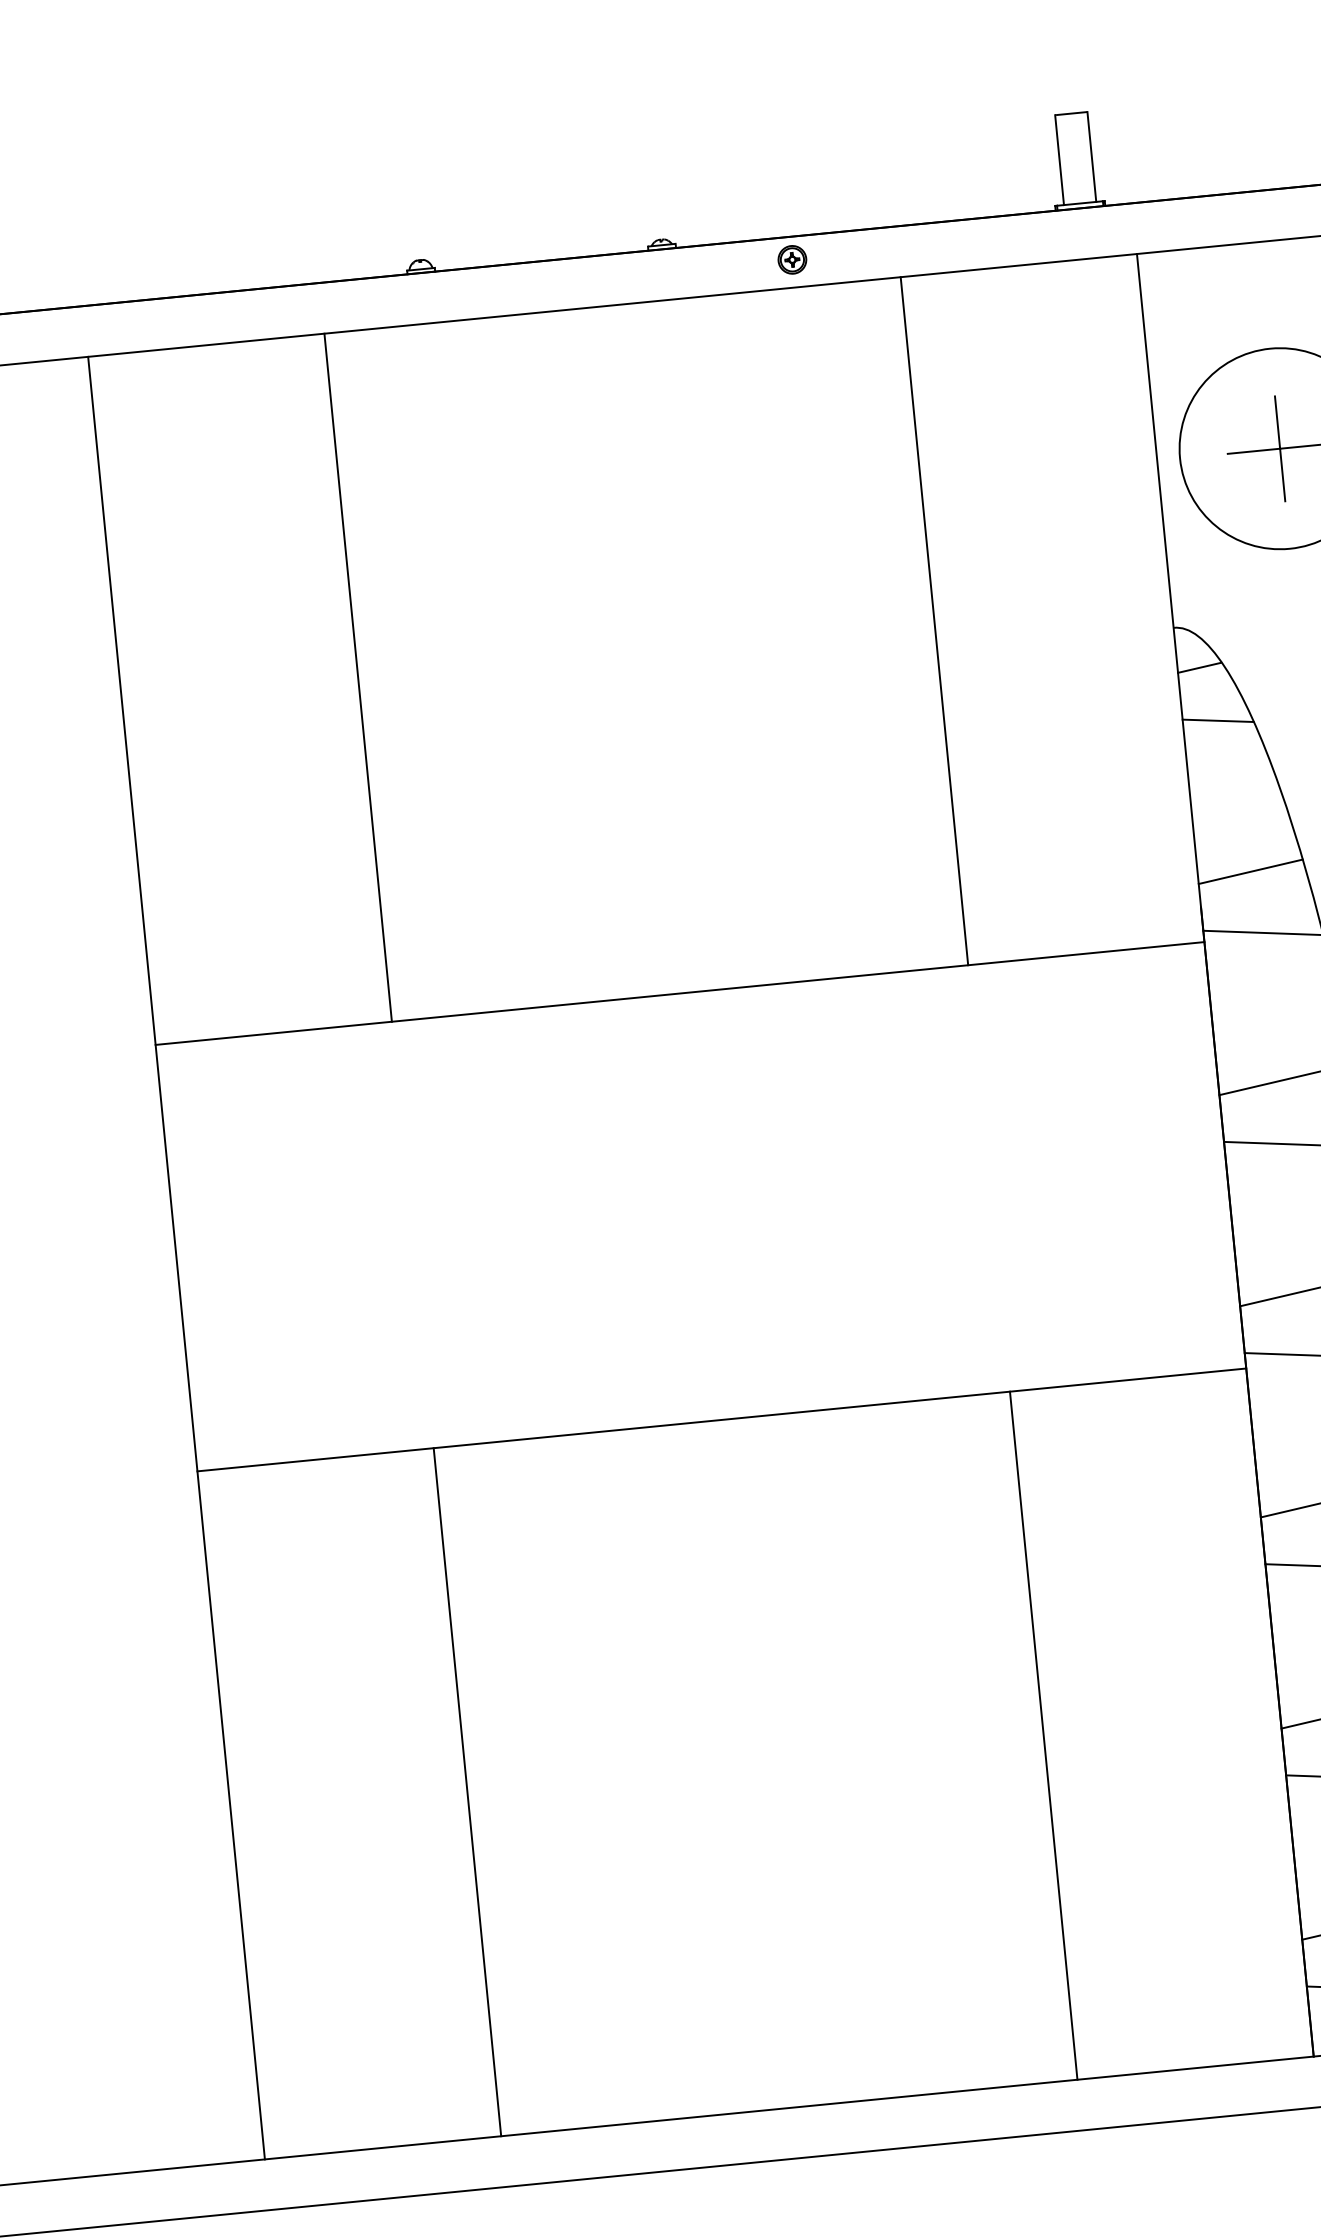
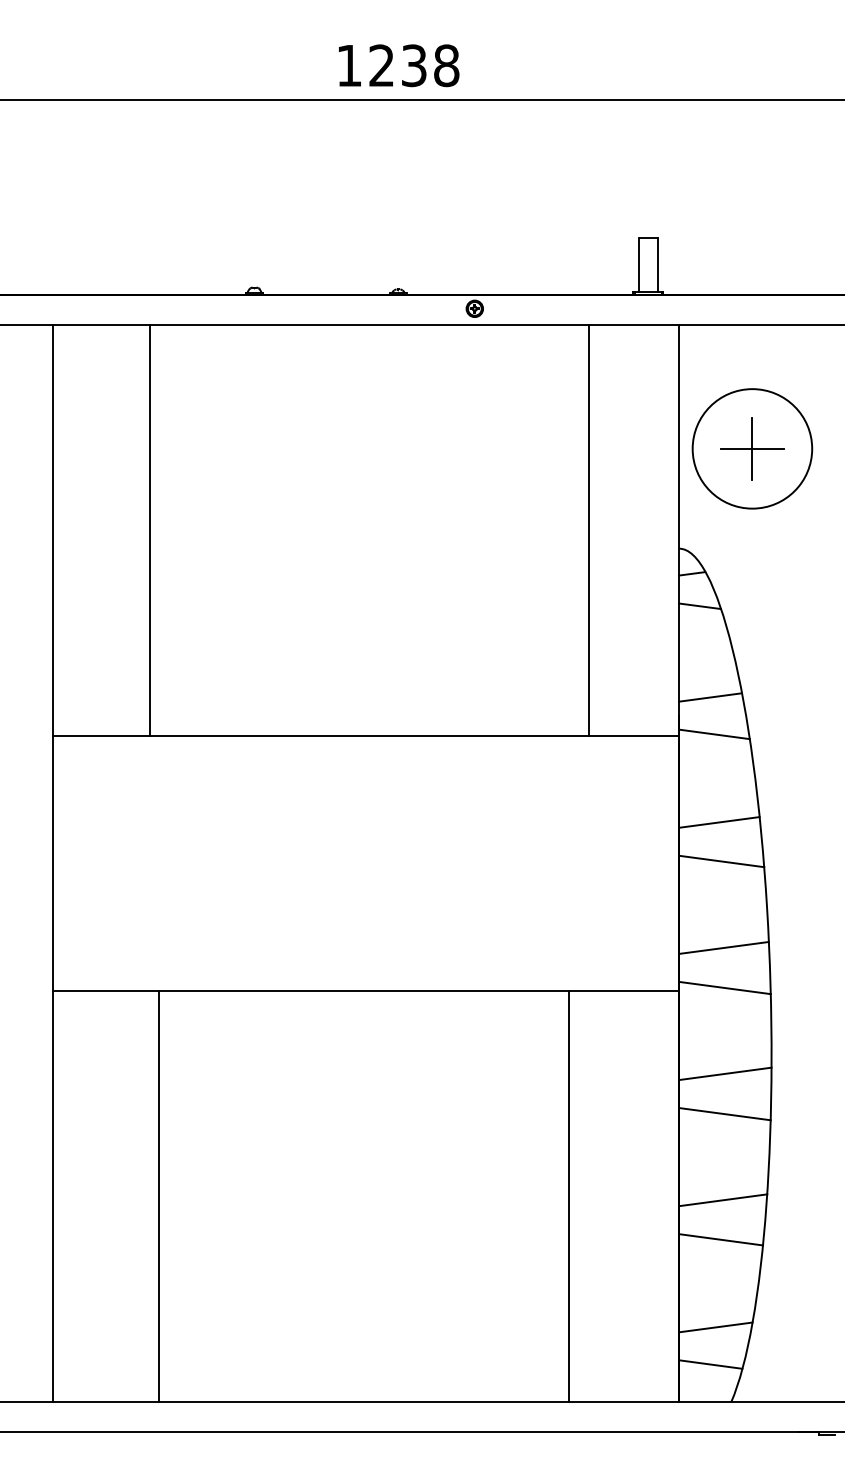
line: (933, 620) -> (588, 530), moved
line: (357, 677) -> (149, 530), moved
line: (1042, 1735) -> (568, 1196), moved
line: (467, 1792) -> (158, 1196), moved

